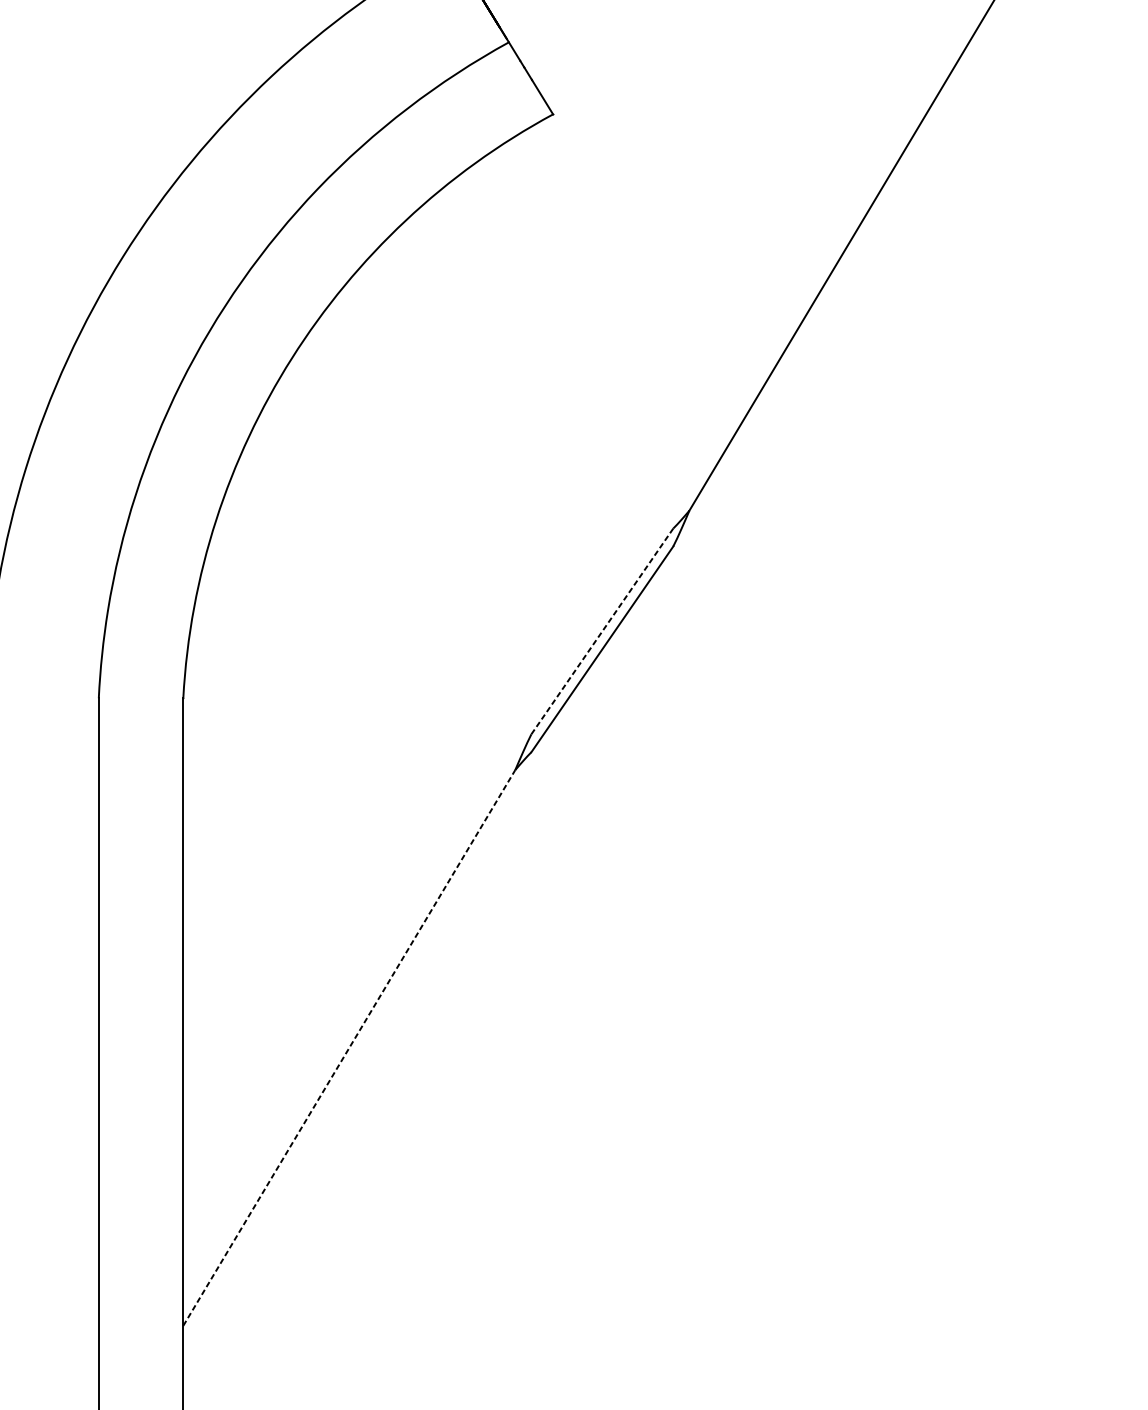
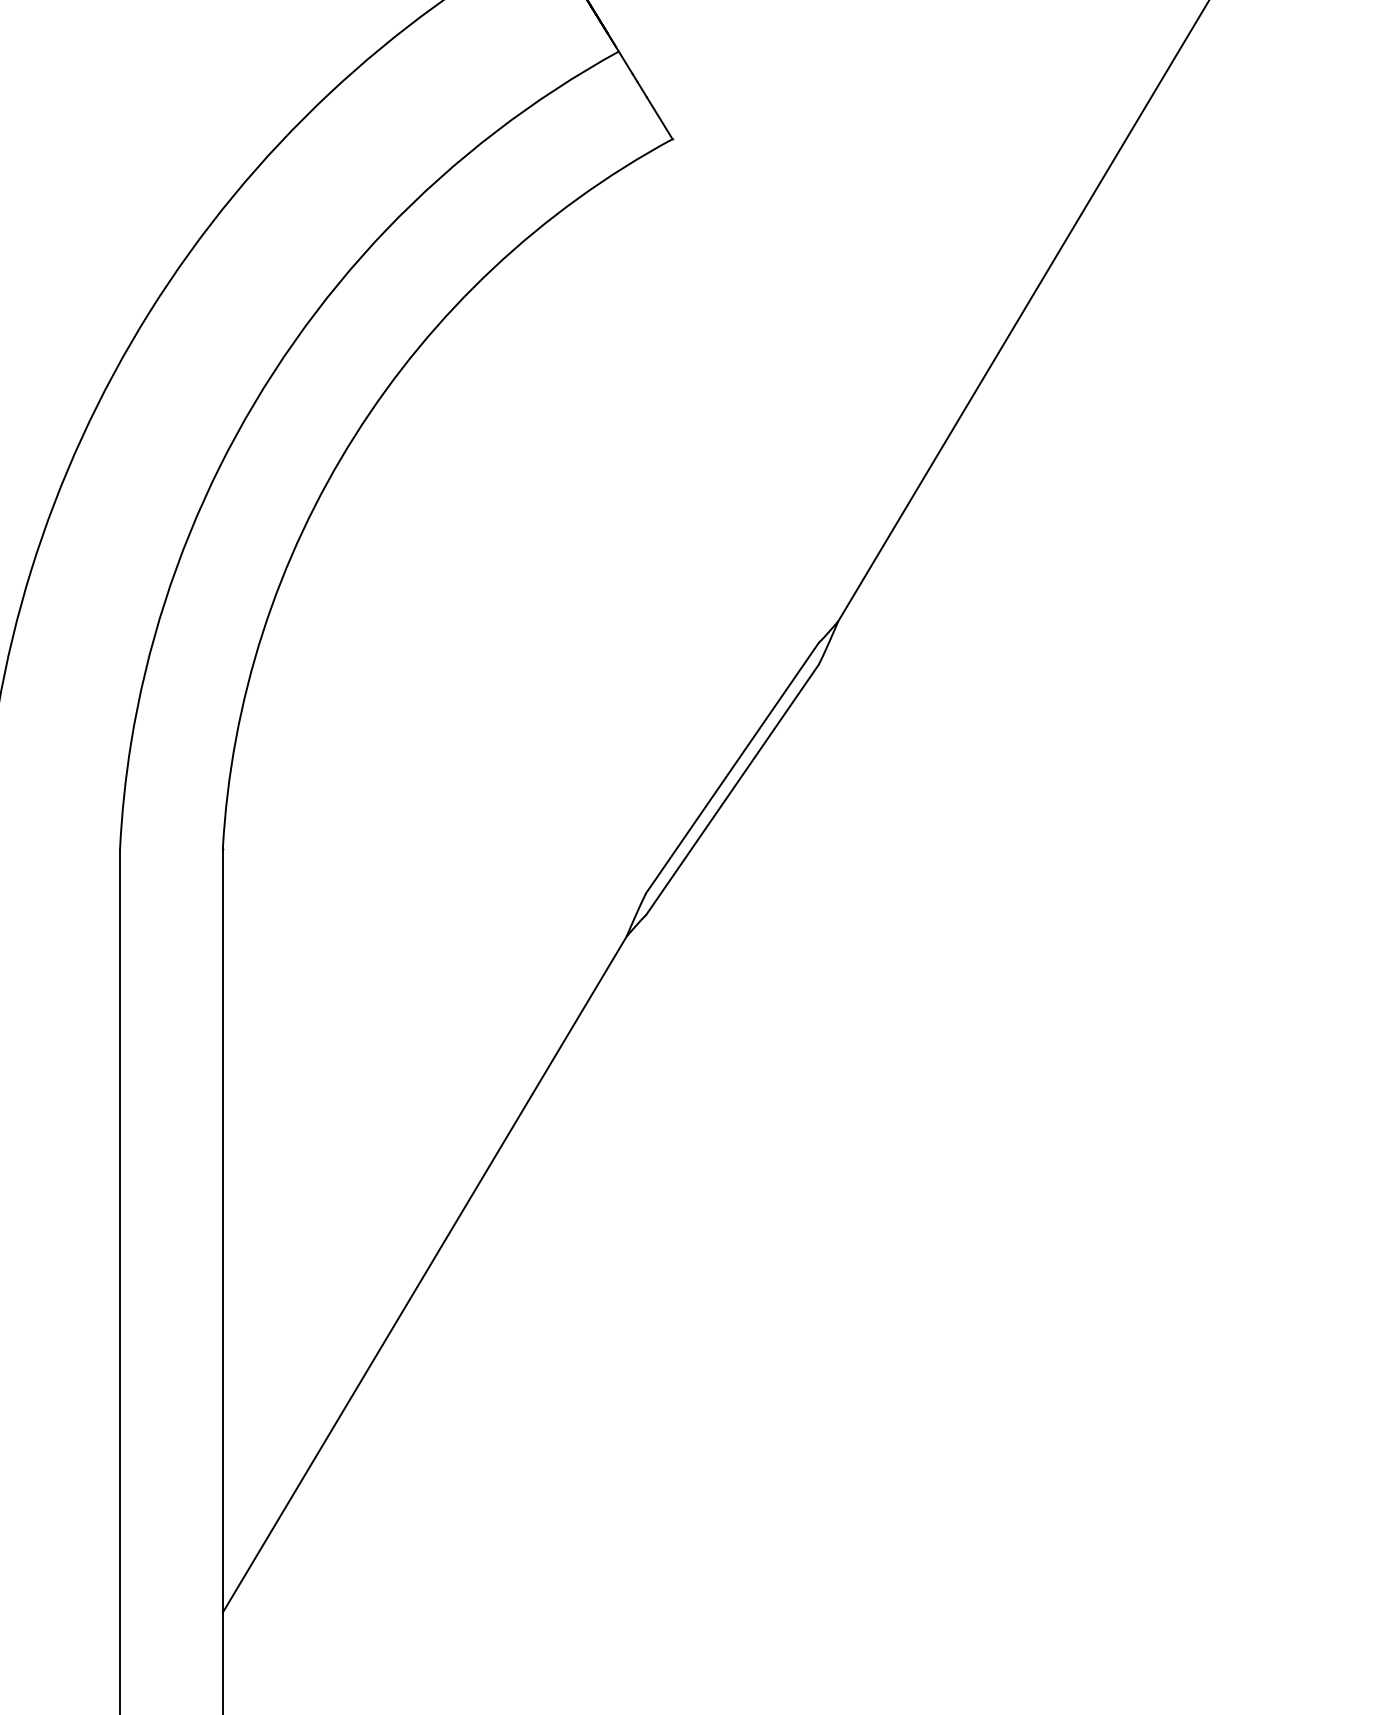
line: (602, 631) -> (732, 768), dashed -> solid
line: (349, 1047) -> (424, 1274), dashed -> solid

